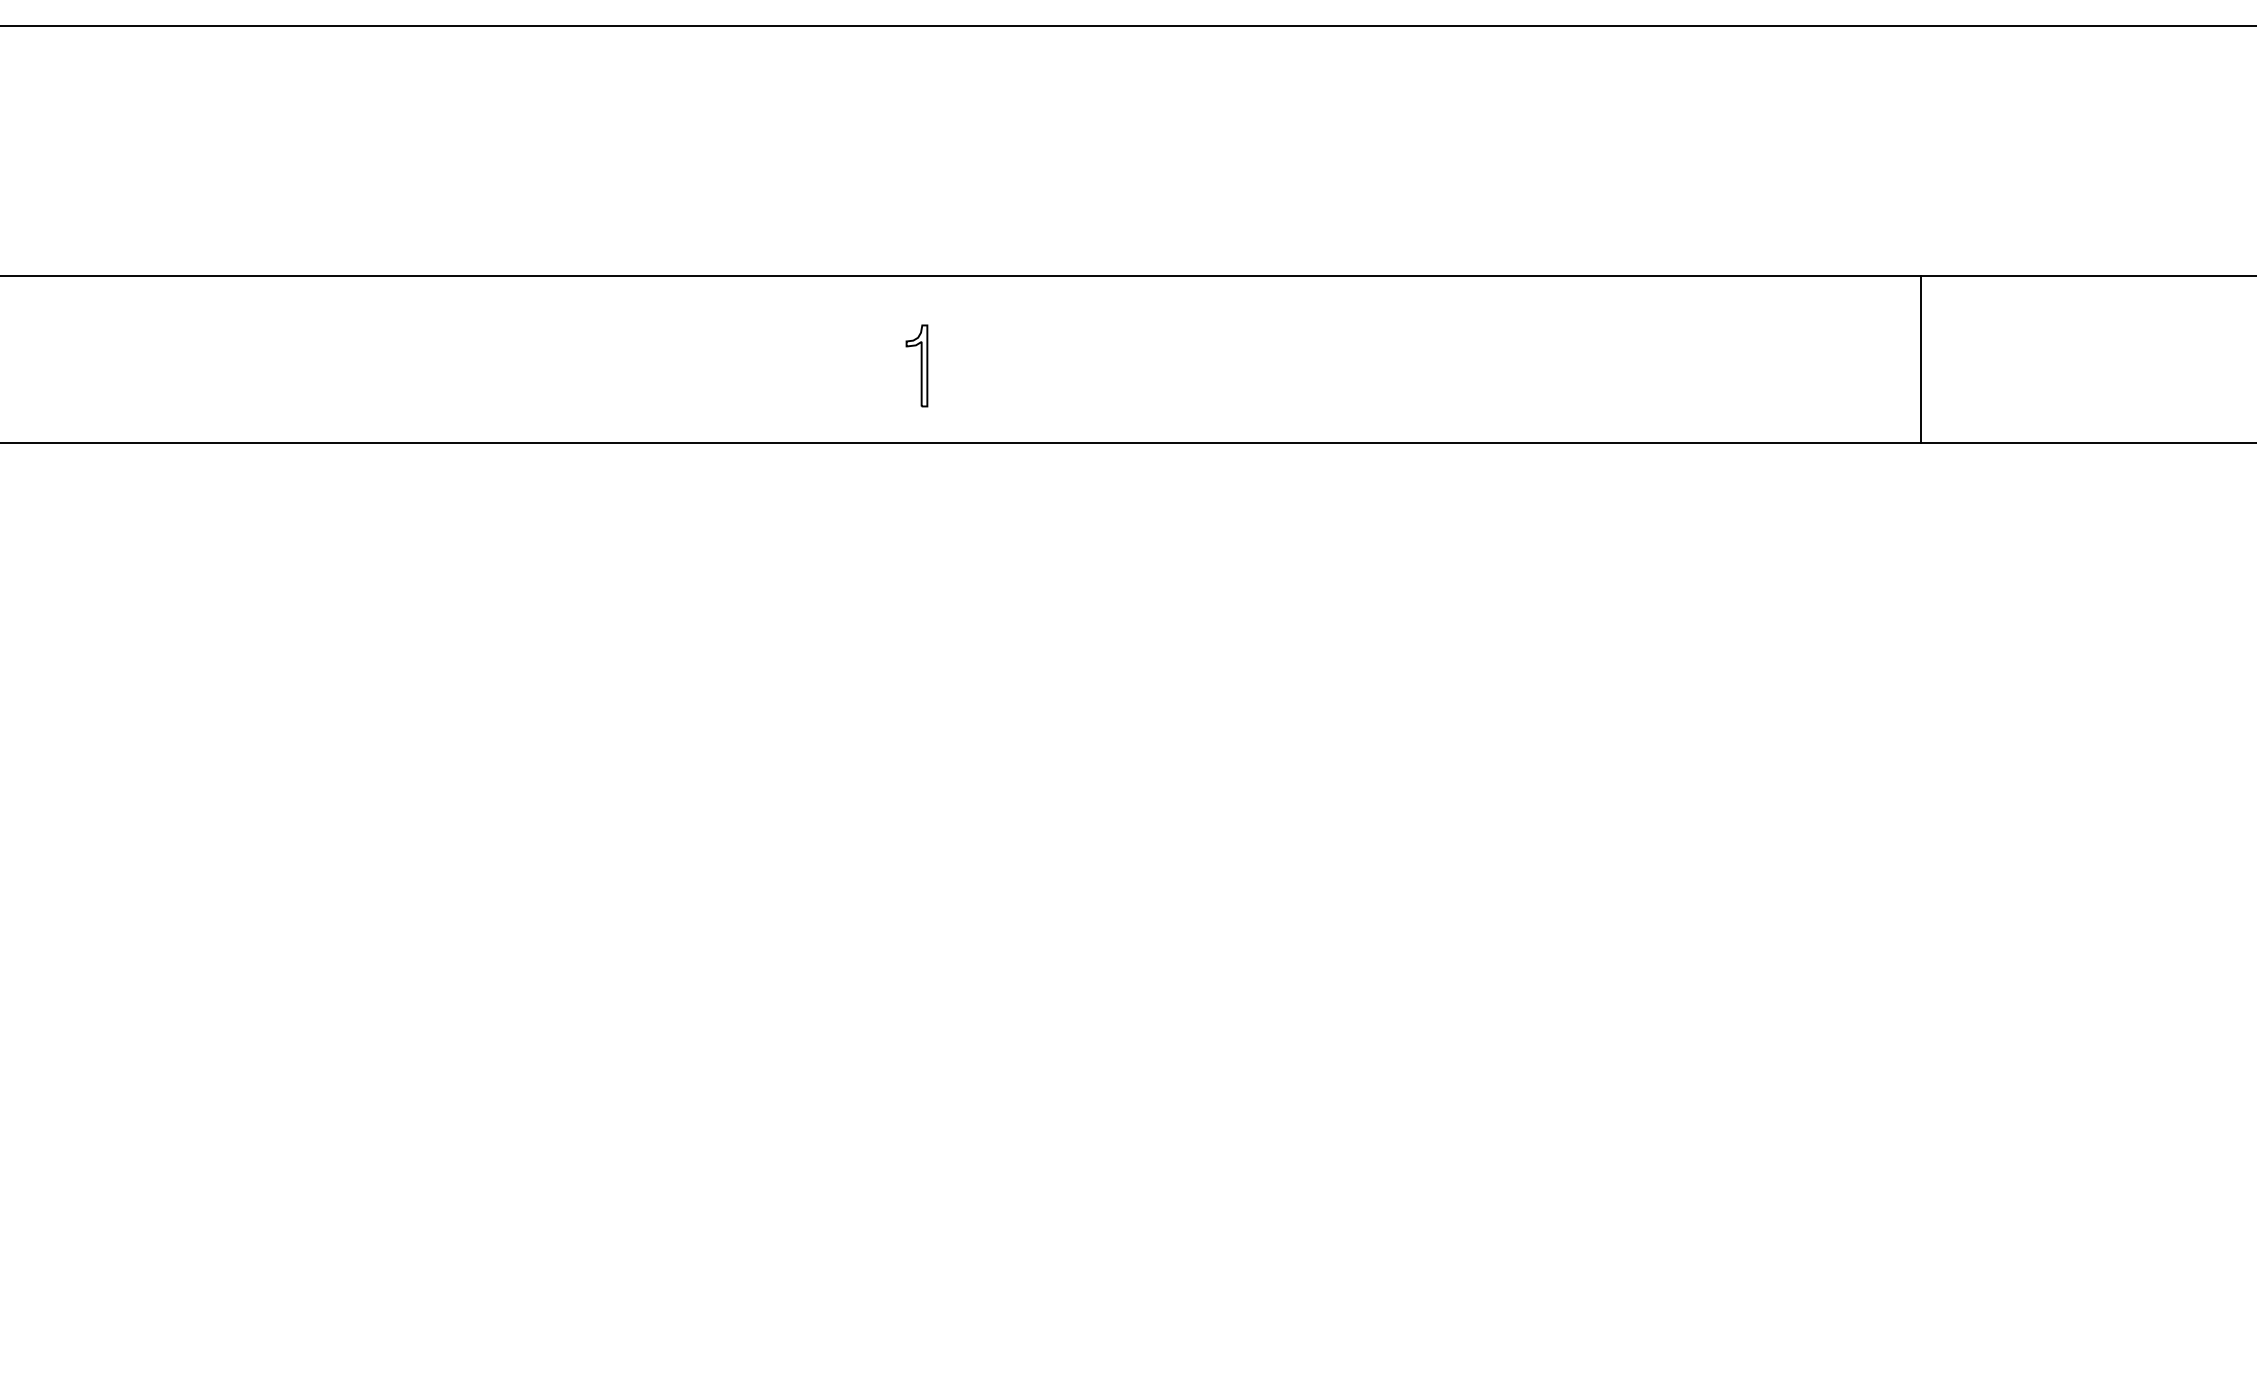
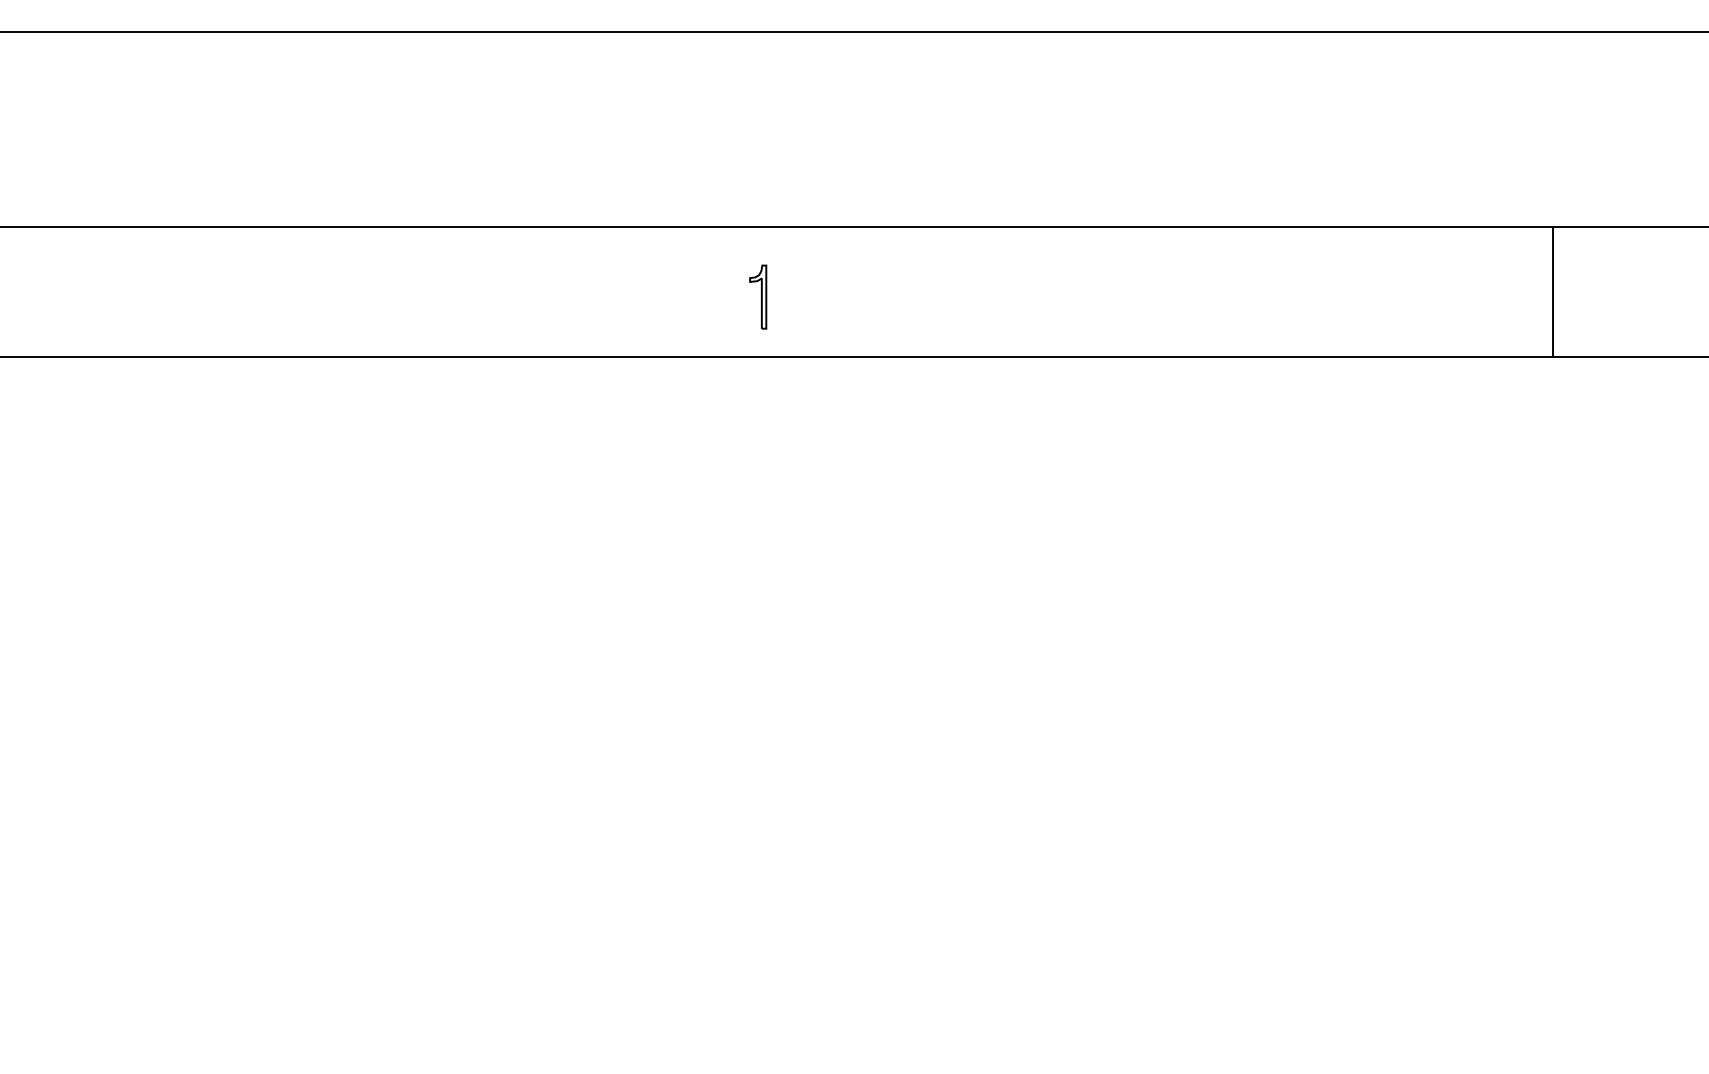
line: (1921, 359) -> (1552, 292), moved
part: (916, 365) -> (757, 296), moved

